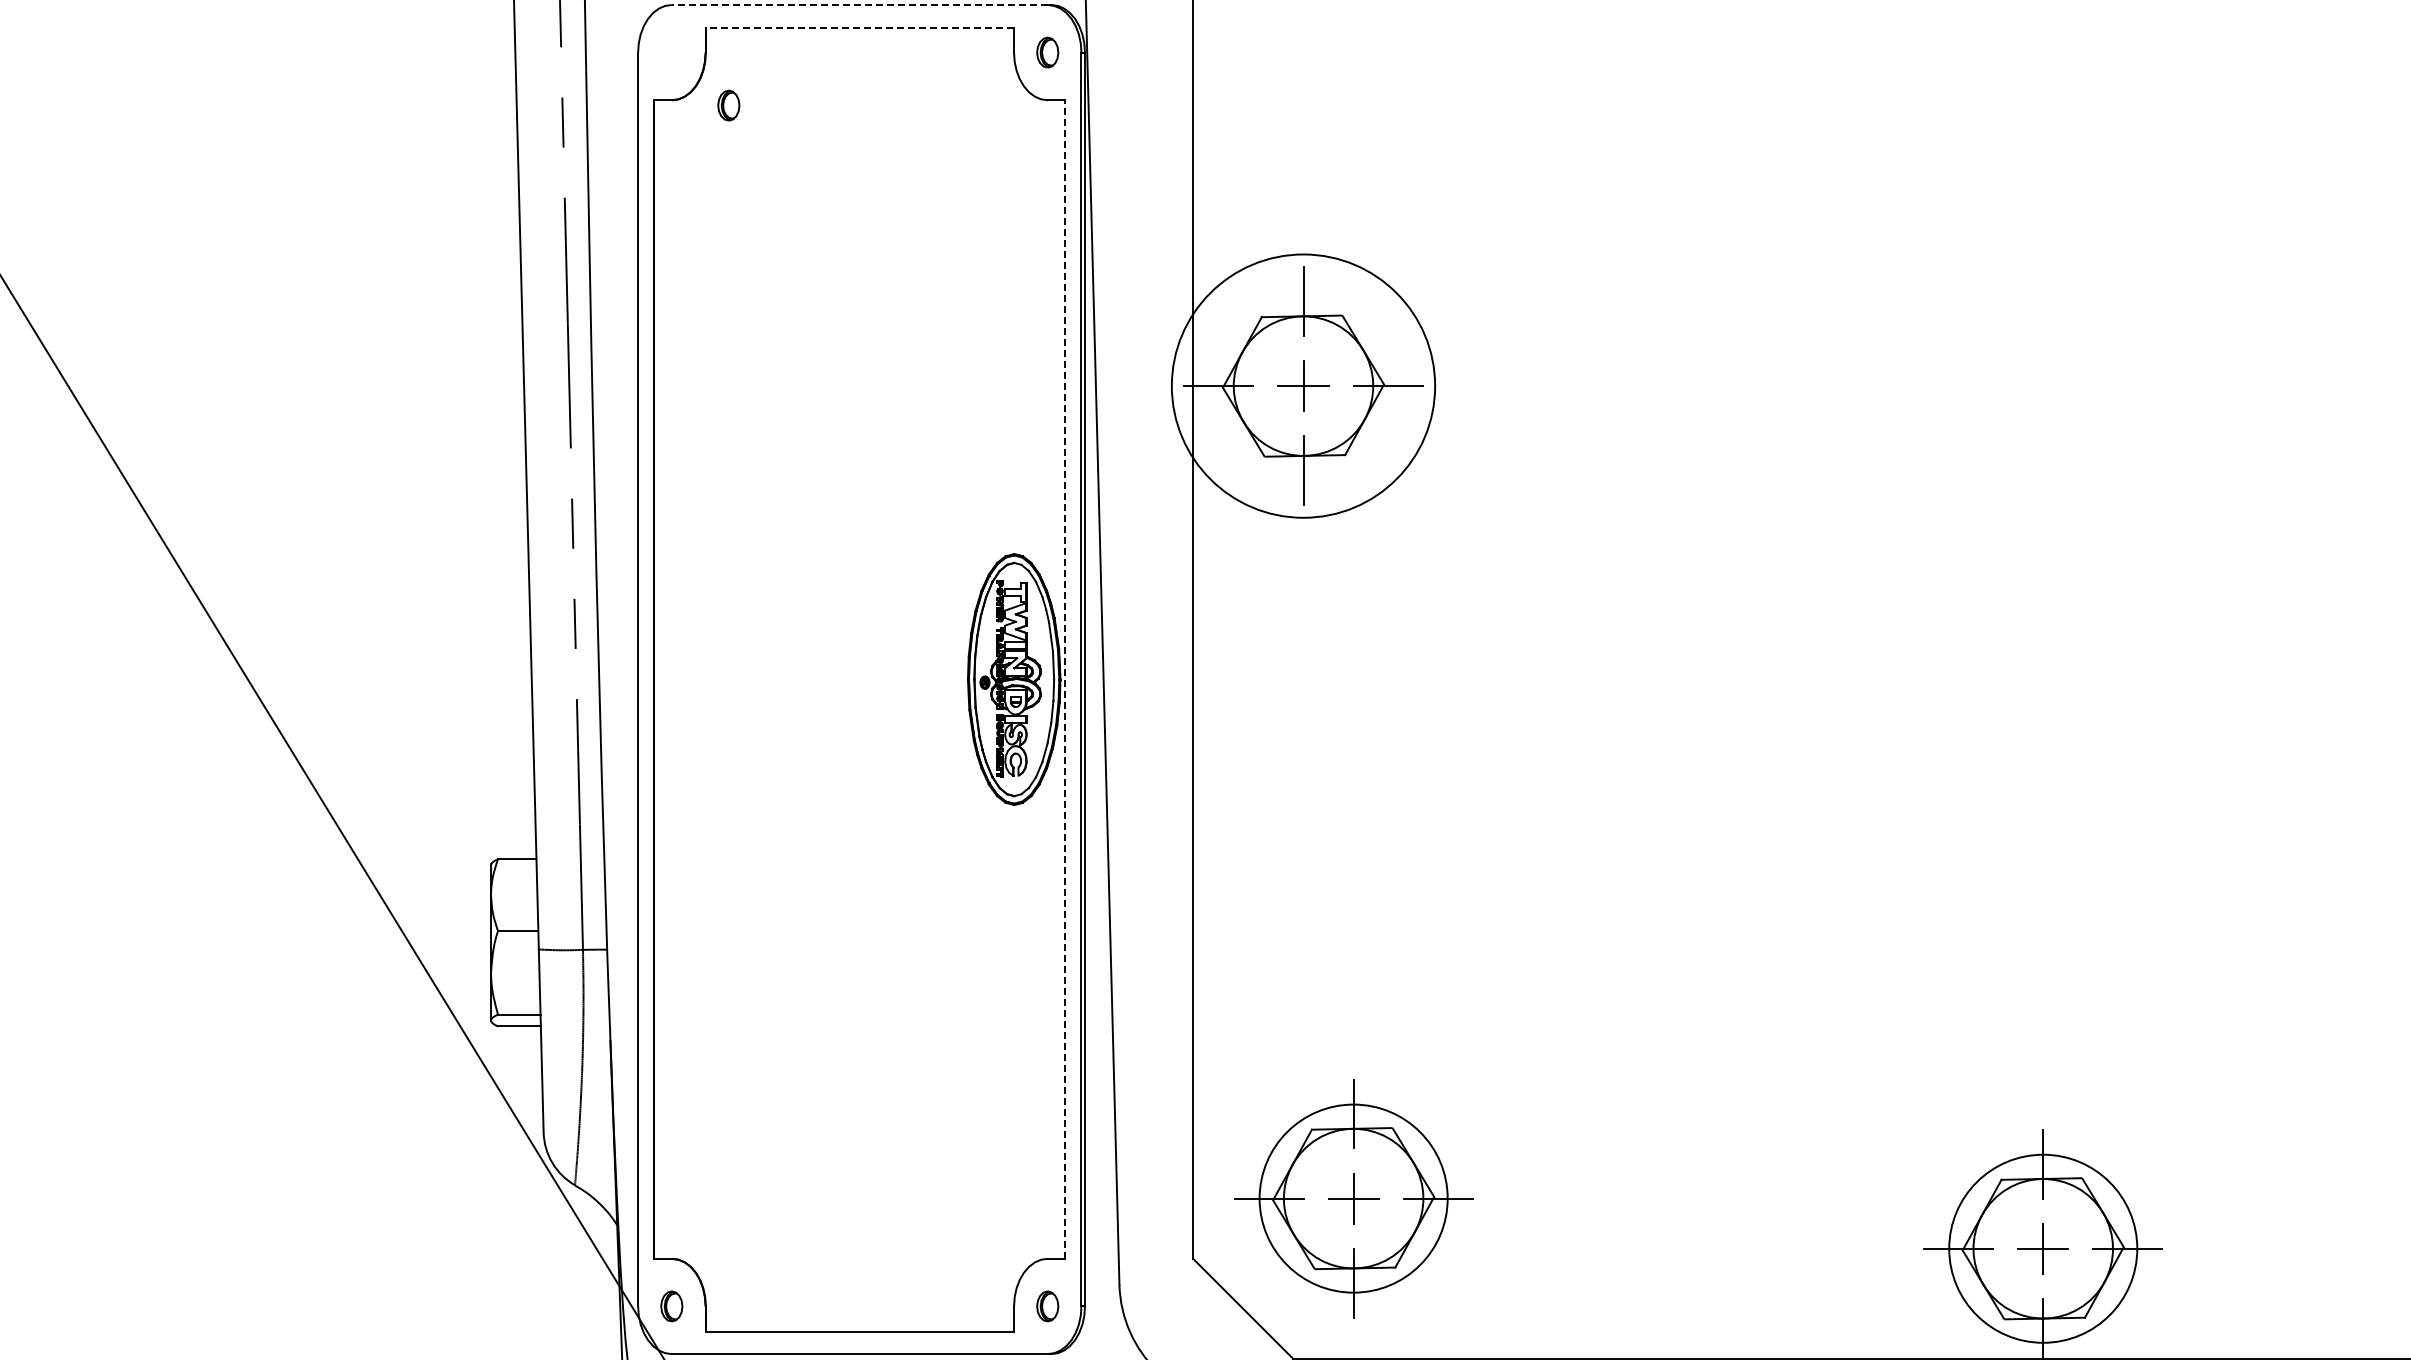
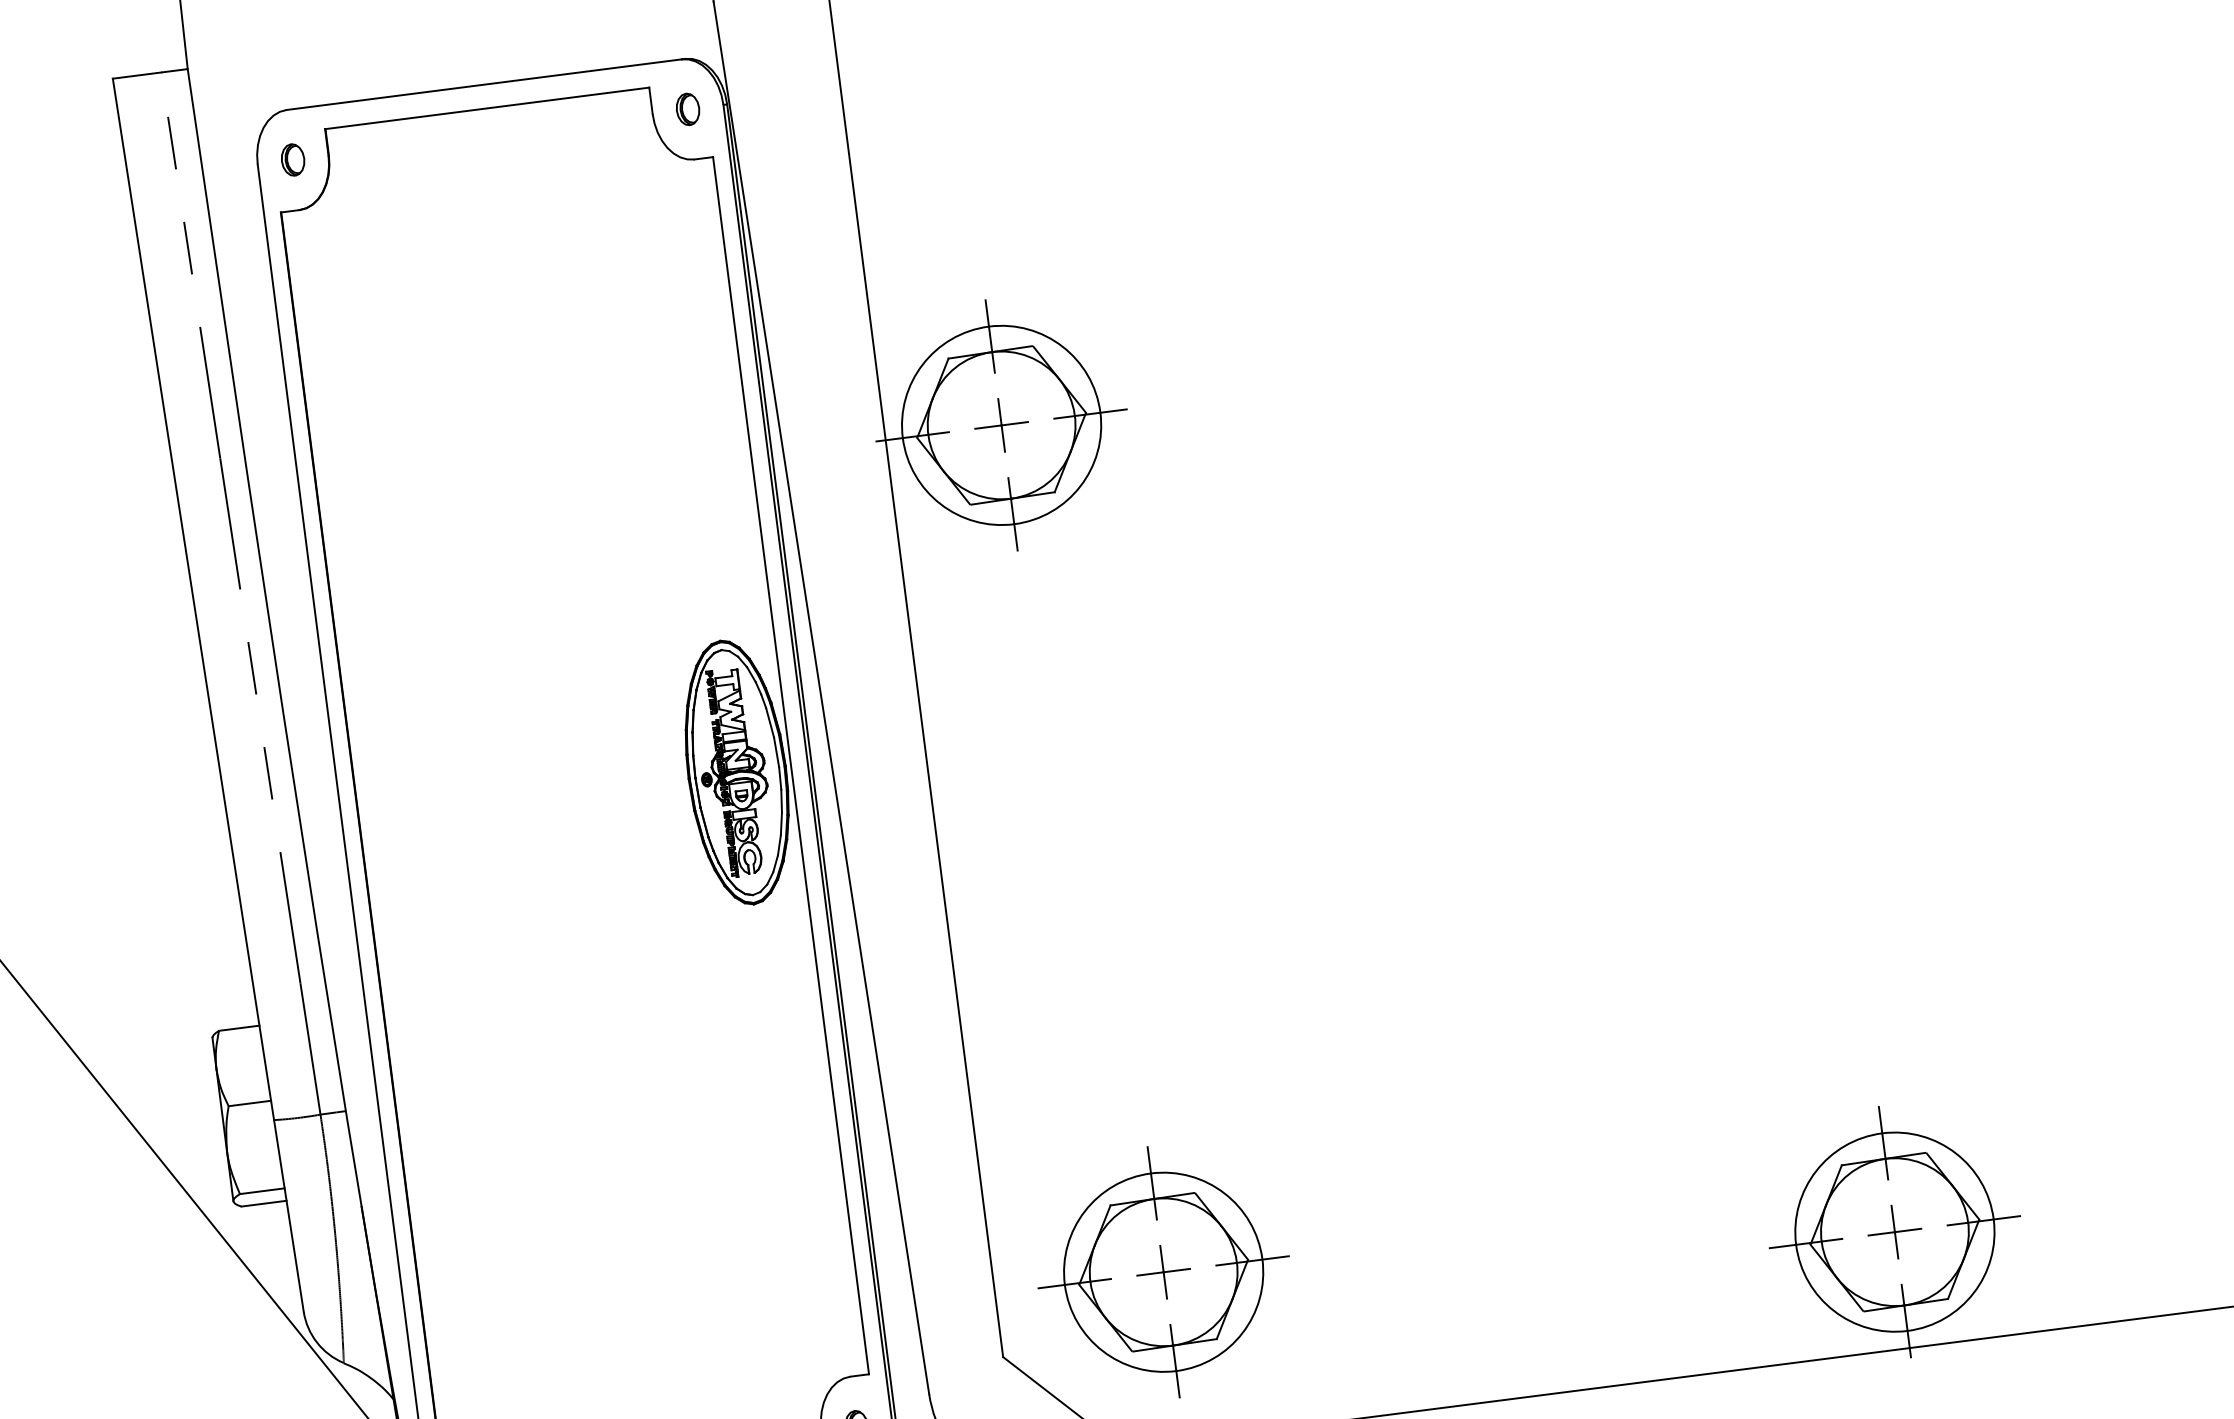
line: (859, 4) -> (483, 84), dashed -> solid
line: (859, 27) -> (486, 108), dashed -> solid
part: (728, 105) -> (292, 159), moved
circle: (1303, 386) -> (1001, 425), size x0.71
line: (1065, 679) -> (791, 765), dashed -> solid

